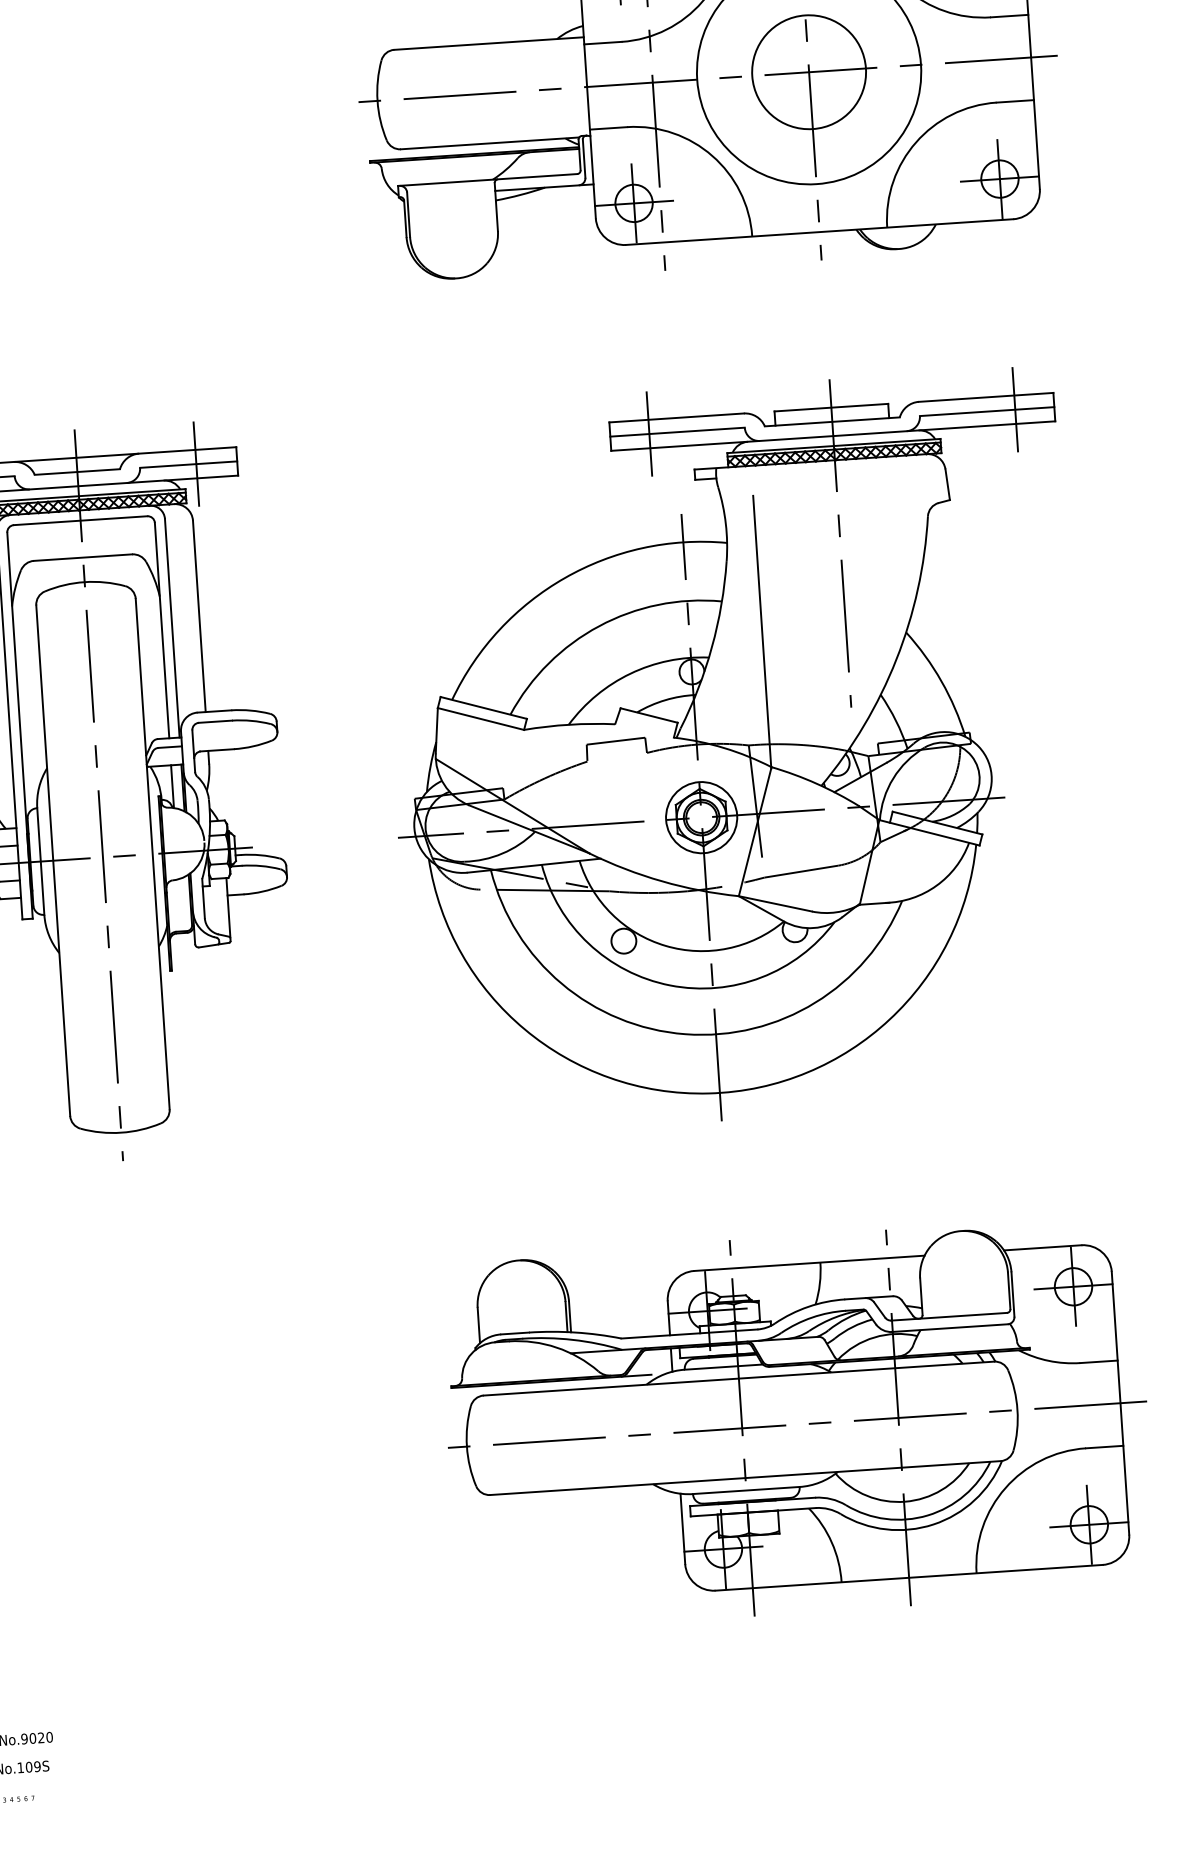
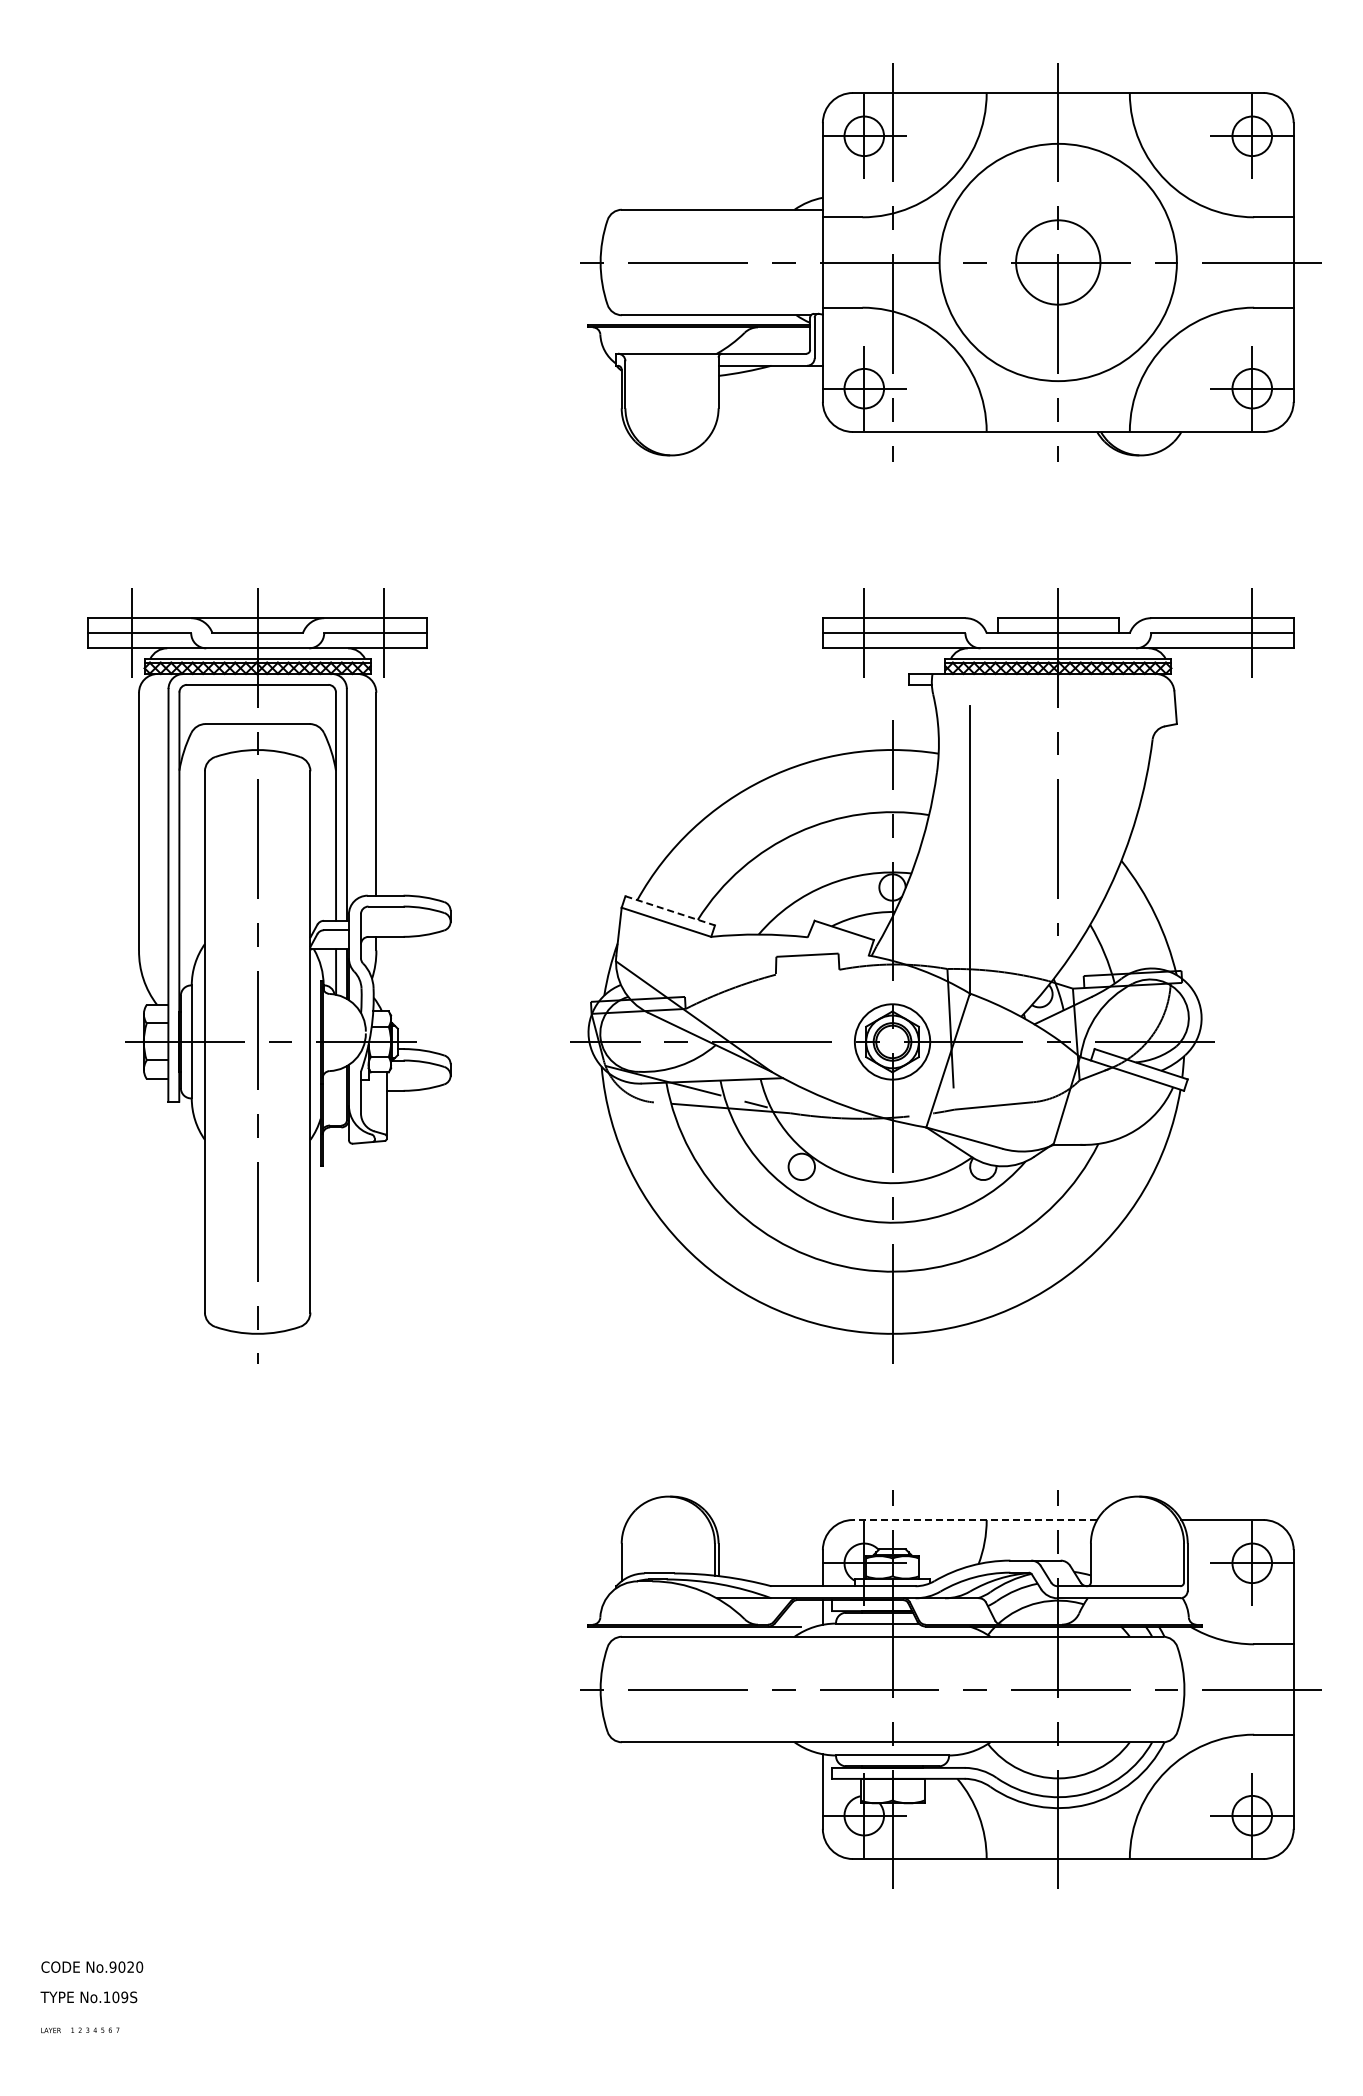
circle: (809, 72) -> (1058, 262), size x0.7
line: (484, 707) -> (670, 910), solid -> dashed
line: (808, 1263) -> (974, 1520), solid -> dashed

